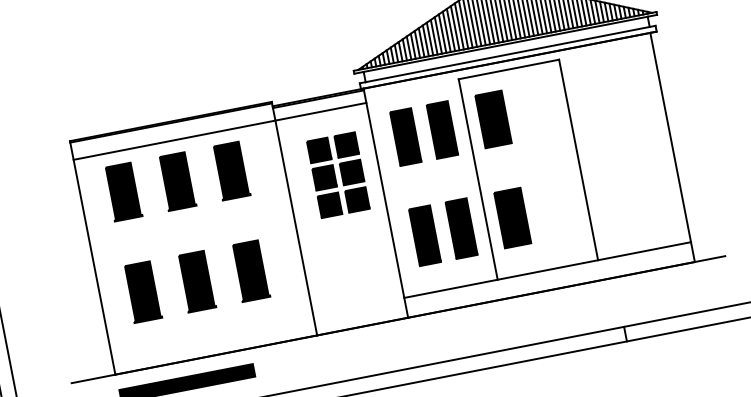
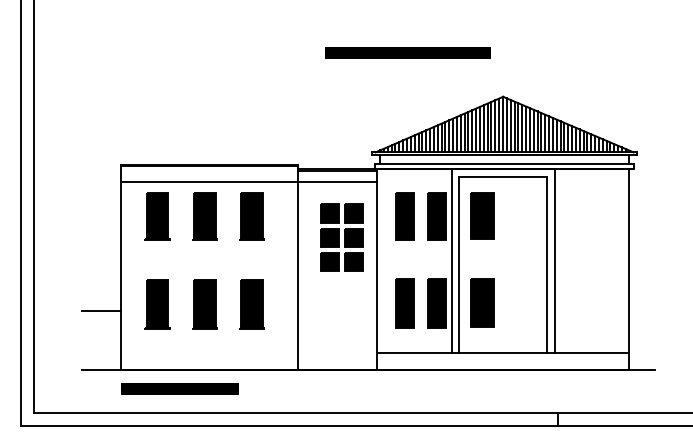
line: (585, 153) -> (554, 260), added
line: (468, 176) -> (451, 260), added
line: (80, 312) -> (101, 311), added

